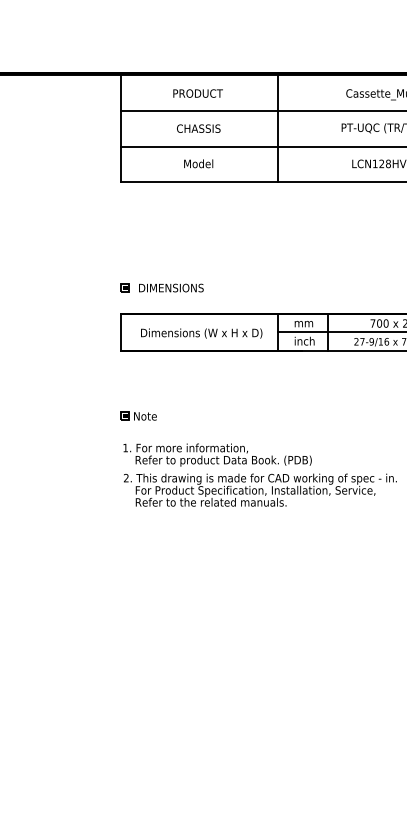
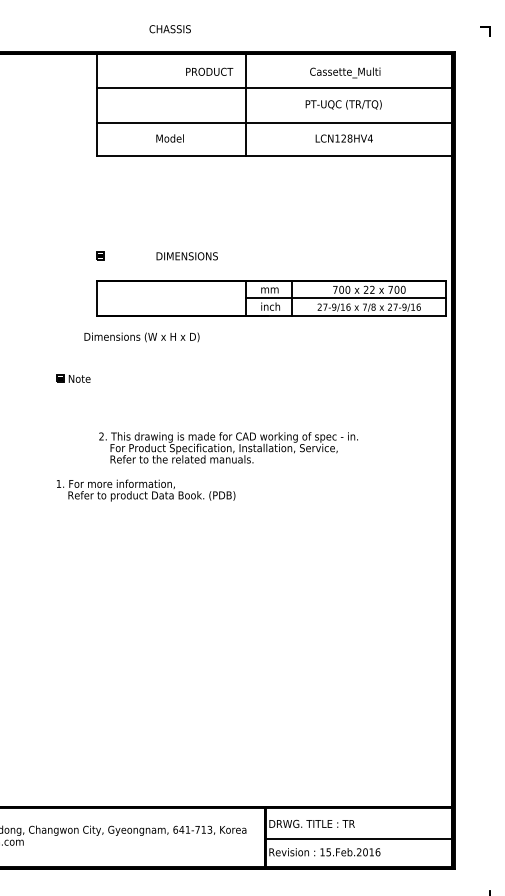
text: (197, 93) -> (209, 71), moved
text: (197, 129) -> (169, 29), moved
text: (170, 288) -> (186, 256), moved
text: (201, 333) -> (141, 337), moved
part: (138, 415) -> (73, 378), moved
text: (218, 454) -> (146, 490), moved

